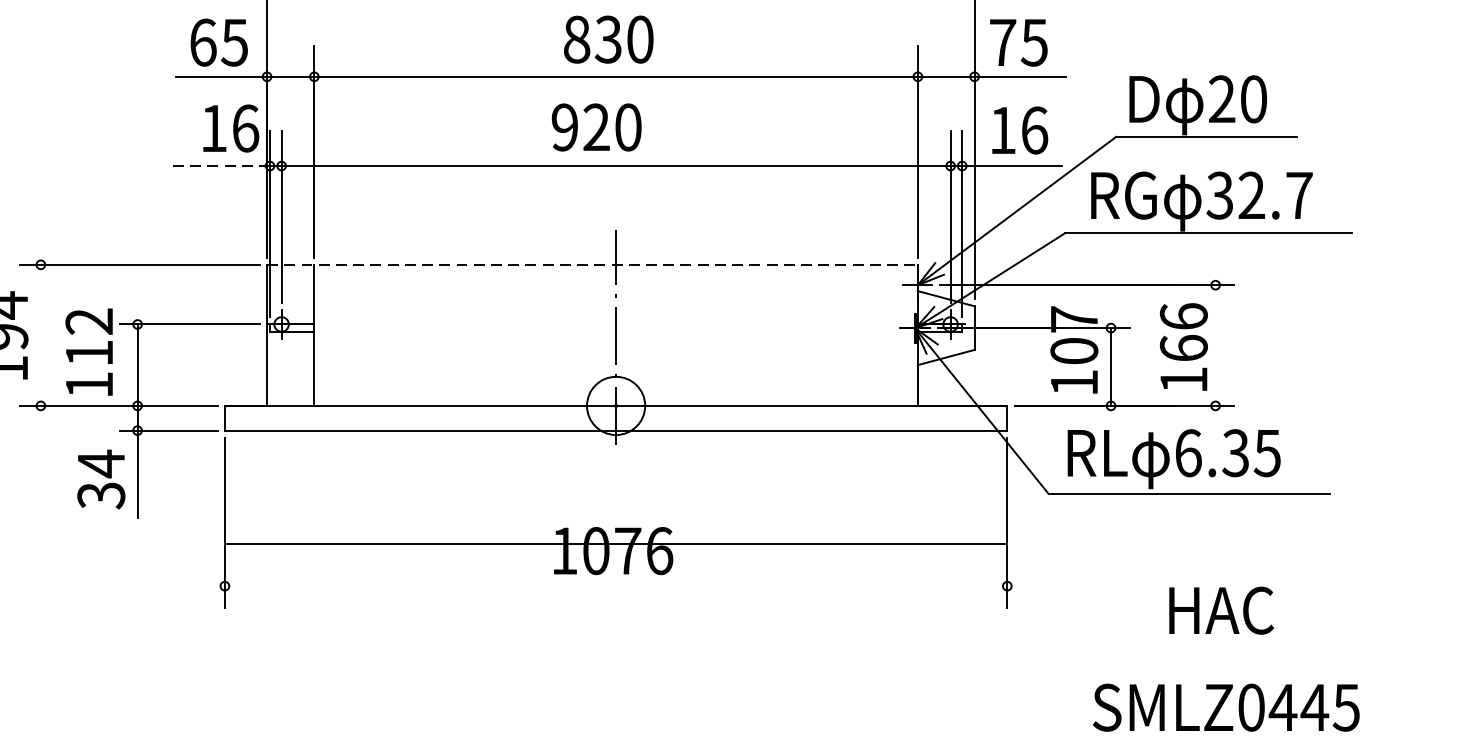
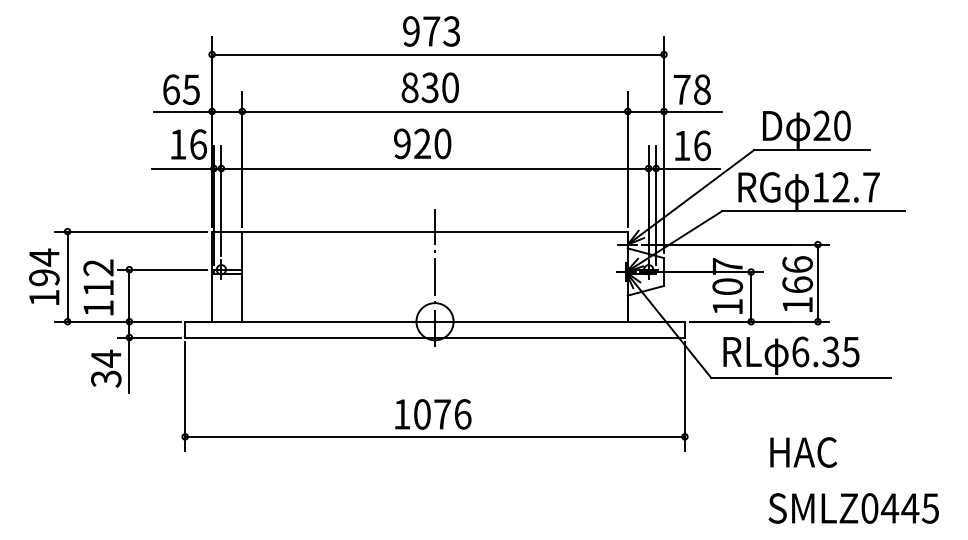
text: (1033, 42) -> (701, 89), 75 -> 78
line: (220, 166) -> (182, 168), dashed -> solid
text: (1219, 195) -> (820, 187), 32.7 -> 12.7
line: (591, 264) -> (419, 231), dashed -> solid
line: (40, 335) -> (67, 276), added
line: (1214, 344) -> (817, 282), added
line: (615, 543) -> (434, 436), moved
text: (1221, 610) -> (803, 452), moved
text: (1225, 707) -> (853, 508), moved

